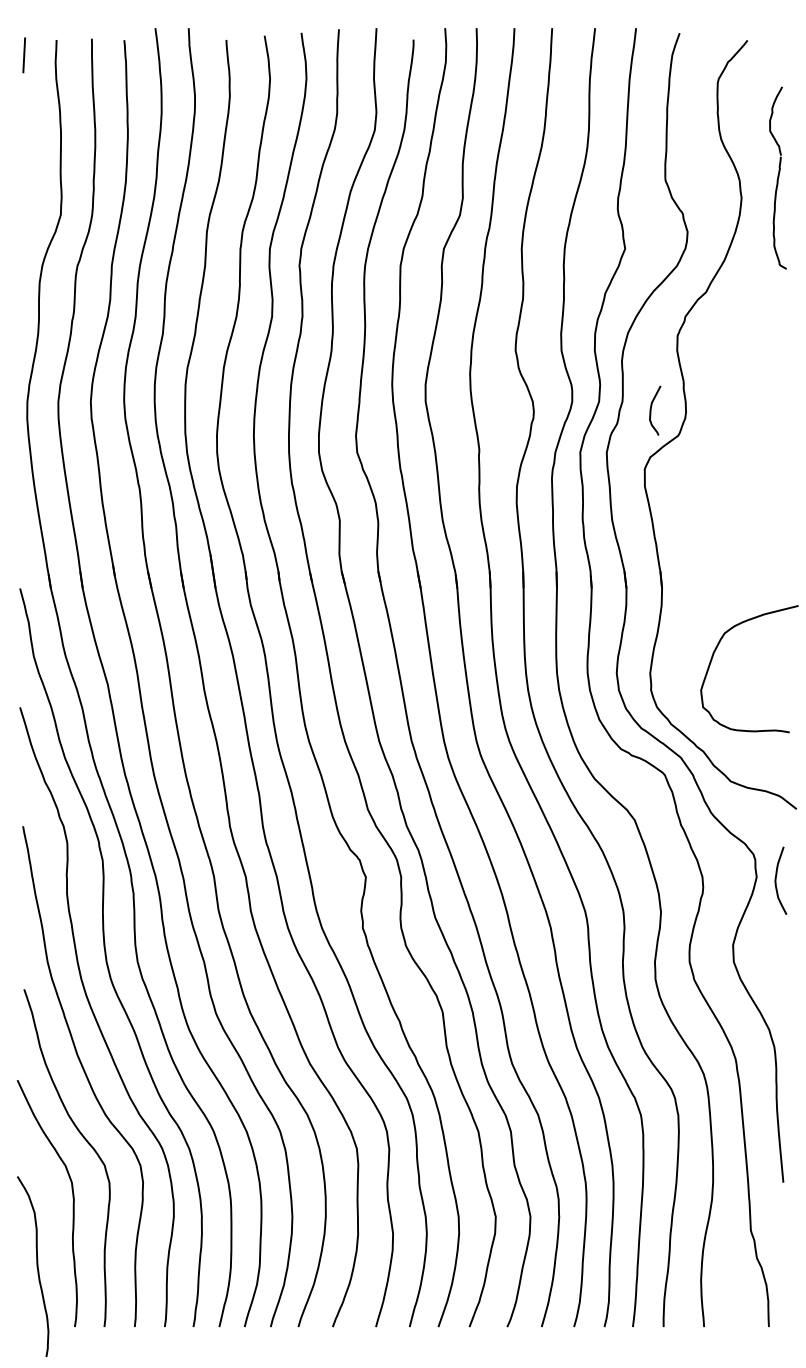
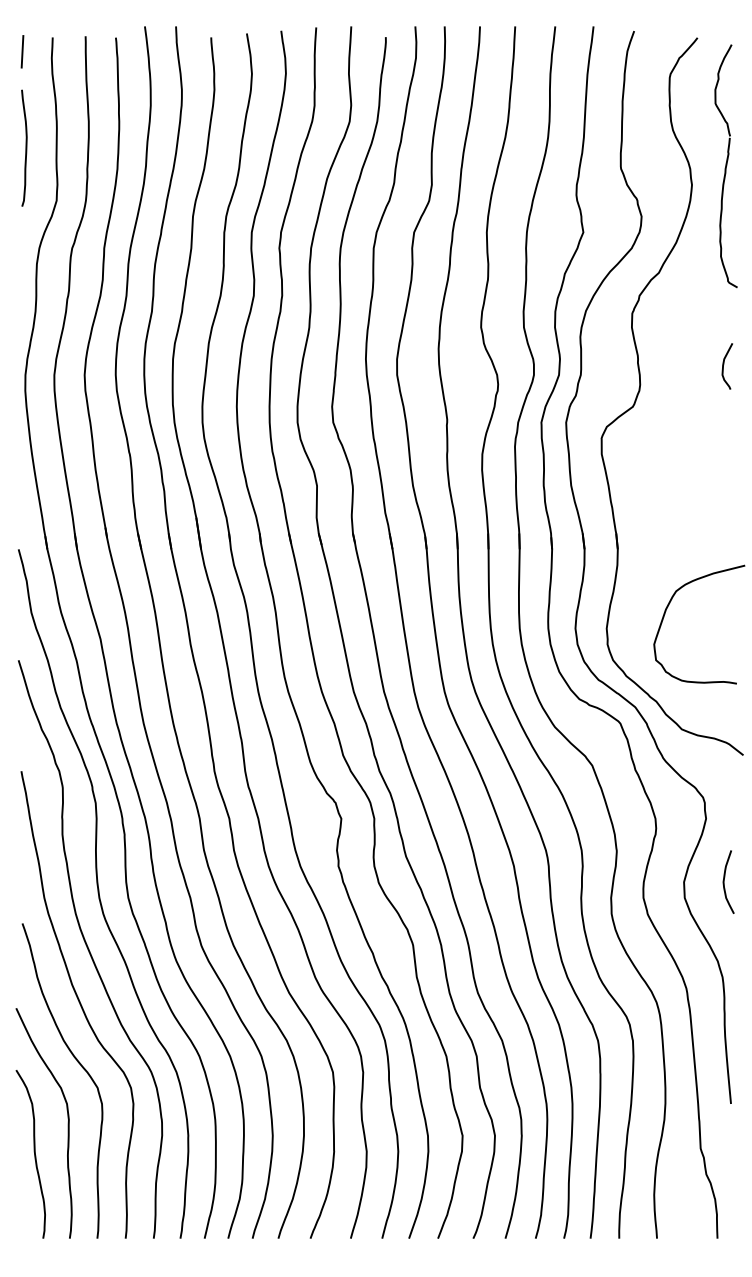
curve: (27, 157) -> (25, 147), added
part: (777, 178) -> (725, 166), size x1.43
curve: (652, 408) -> (724, 364), moved
curve: (776, 880) -> (724, 881), moved
curve: (37, 1266) -> (34, 1154), moved

